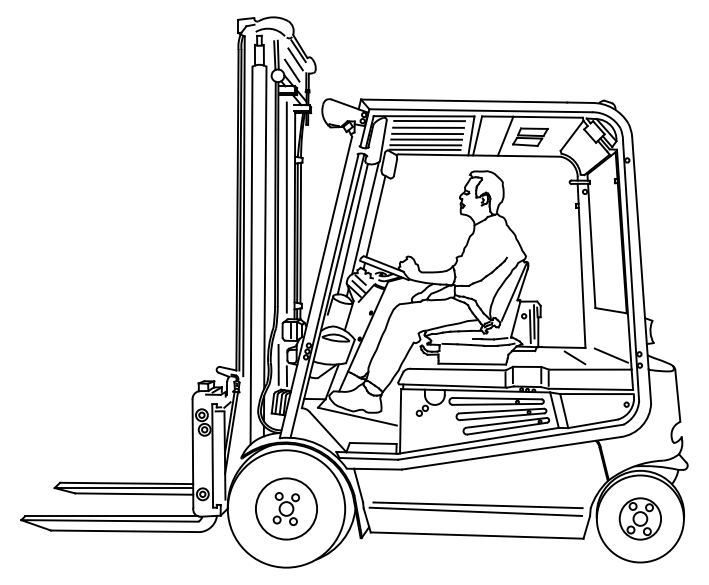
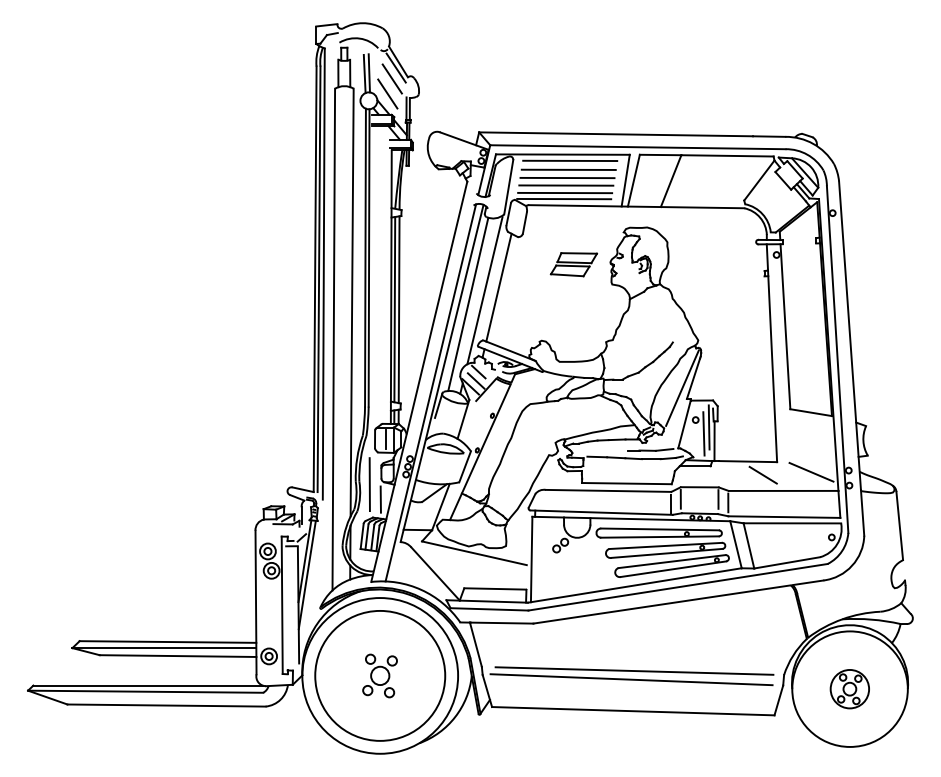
part: (530, 136) -> (574, 263), moved
line: (286, 207) -> (380, 275), removed
circle: (286, 508) -> (380, 675), size x1.6
part: (639, 518) -> (848, 688), size x0.7

